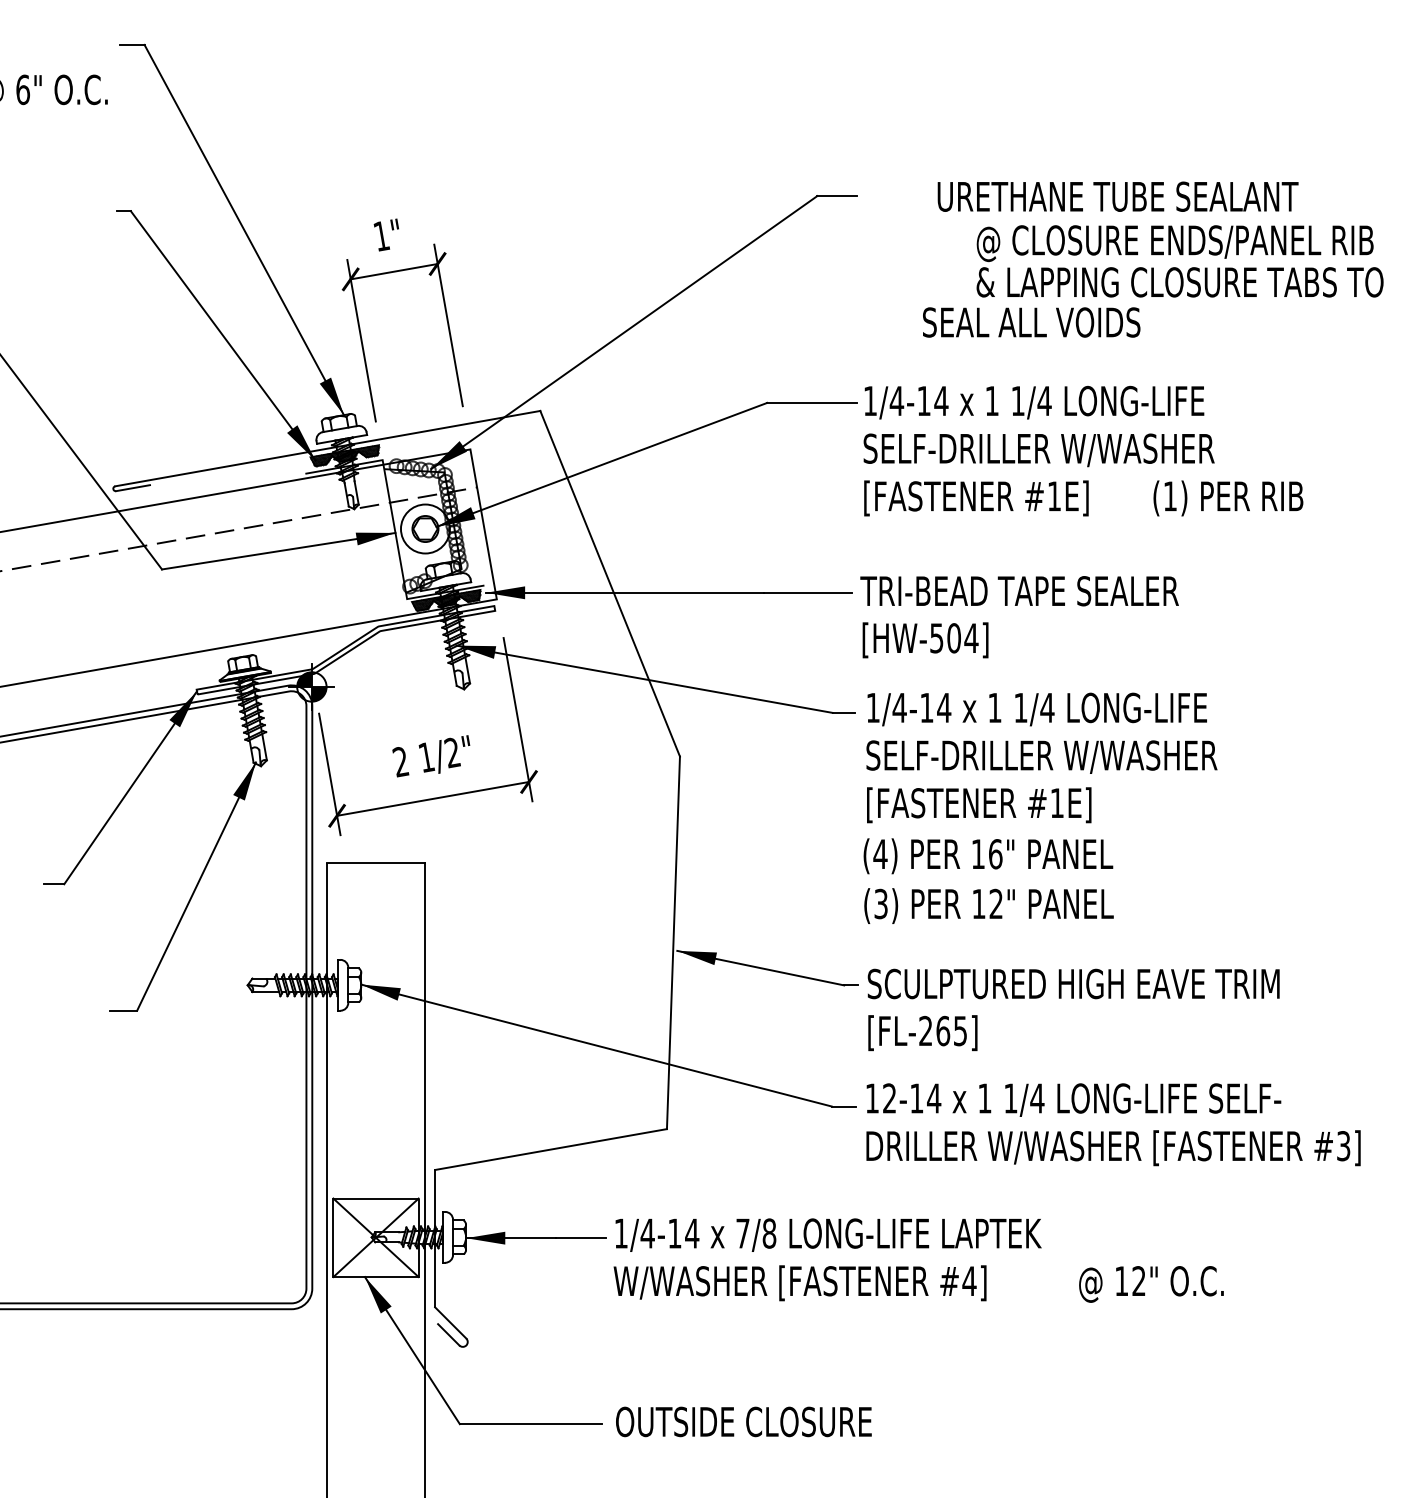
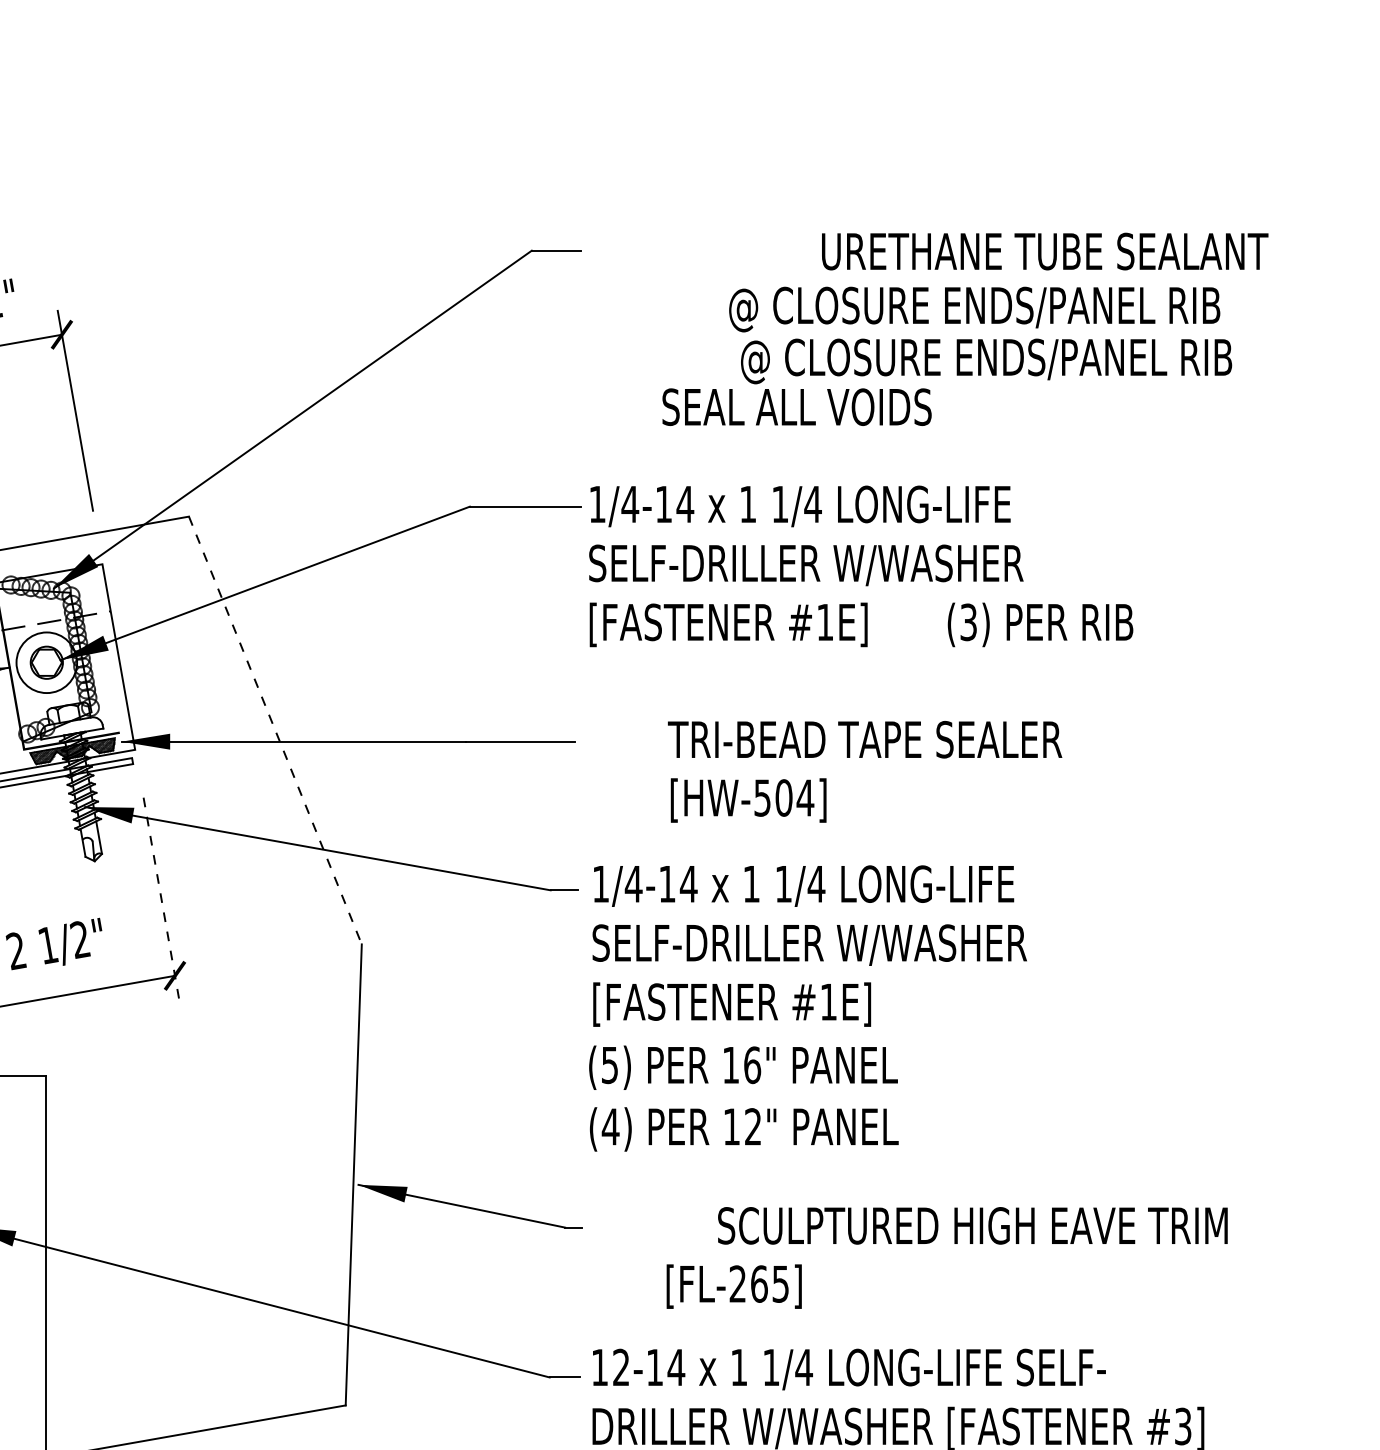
text: (1117, 196) -> (1044, 251), moved
text: (1179, 285) -> (980, 361), & LAPPING CLOSURE TABS TO -> @ CLOSURE ENDS/PANEL RIB
text: (1169, 496) -> (967, 622), (1) -> (3)
line: (610, 584) -> (275, 731), solid -> dashed
text: (1019, 617) -> (864, 772), moved
line: (518, 719) -> (161, 898), solid -> dashed
text: (880, 854) -> (609, 1065), (4) -> (5)
text: (880, 903) -> (609, 1126), (3) -> (4)
text: (1073, 983) -> (972, 1225), moved
text: (922, 1033) -> (733, 1287), moved

